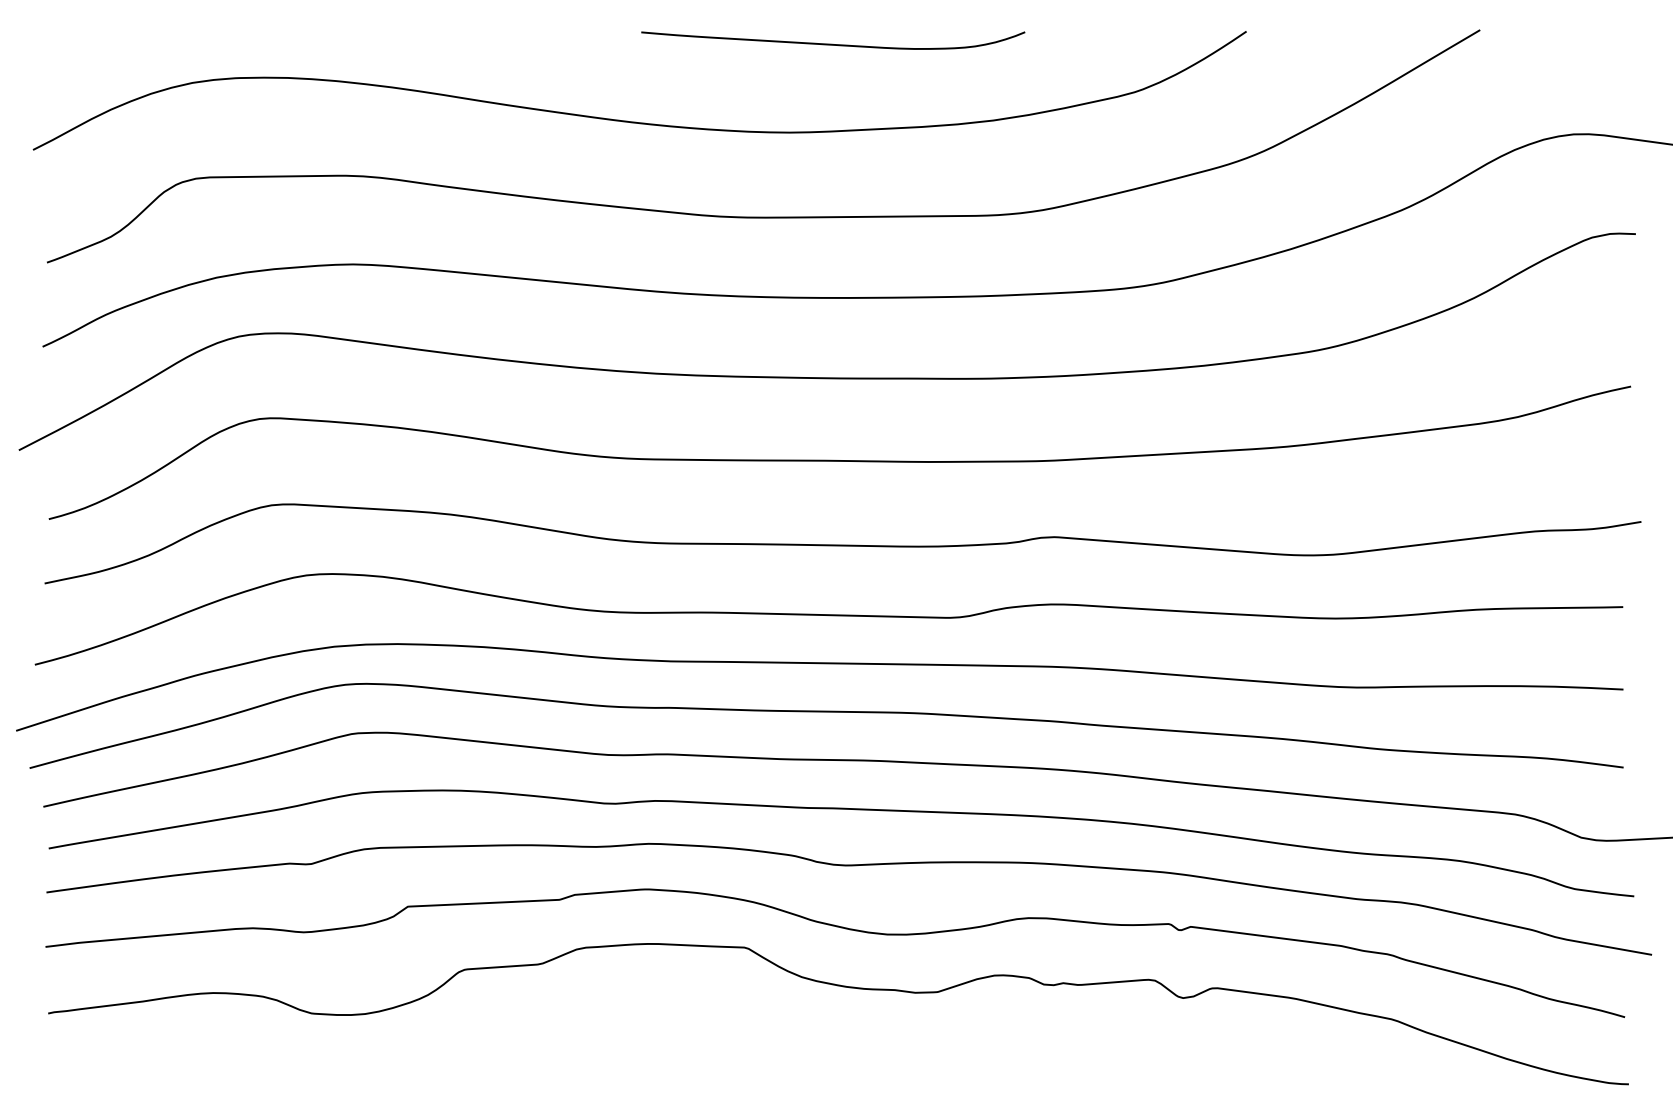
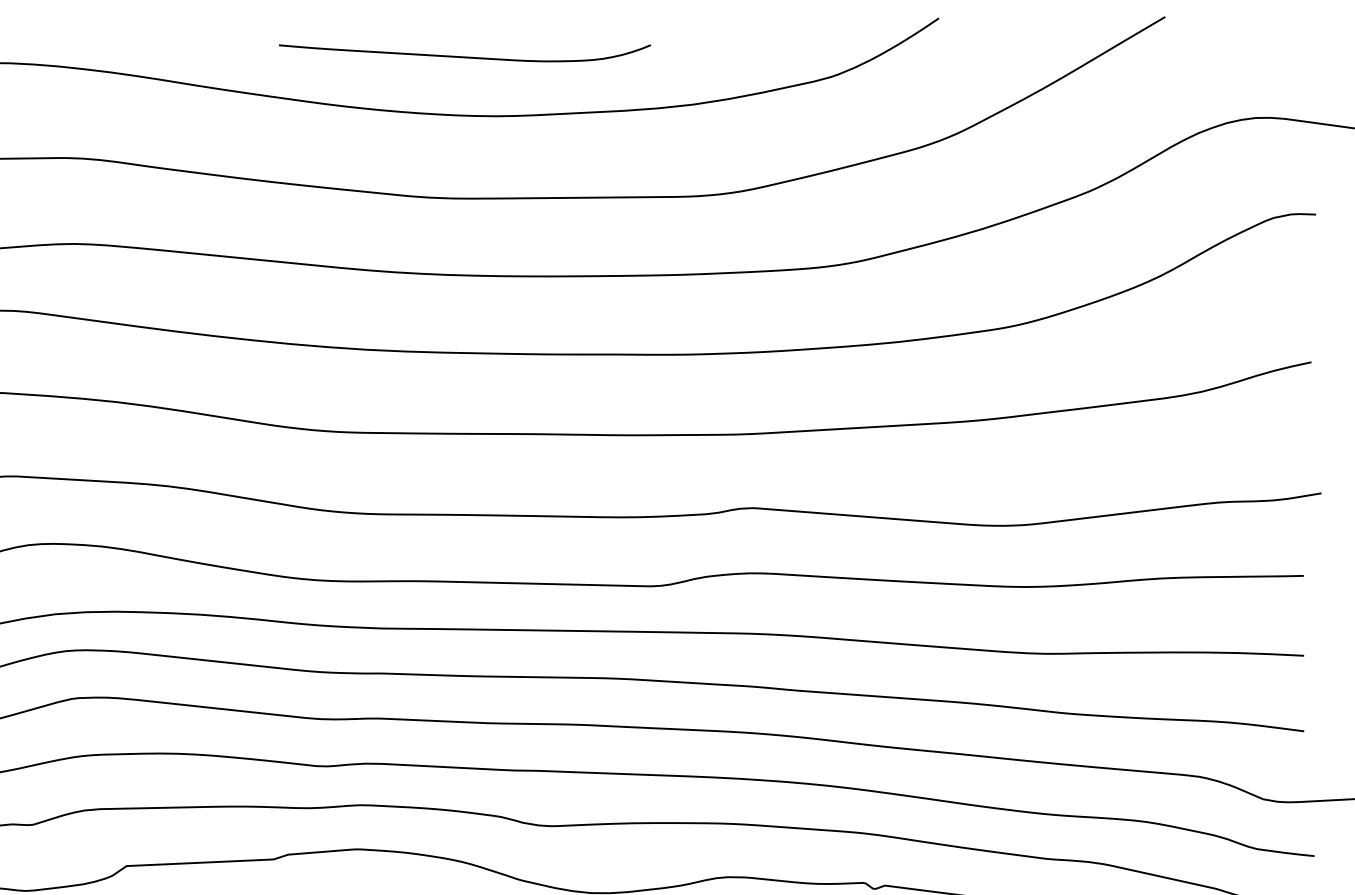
curve: (832, 43) -> (464, 56), moved

